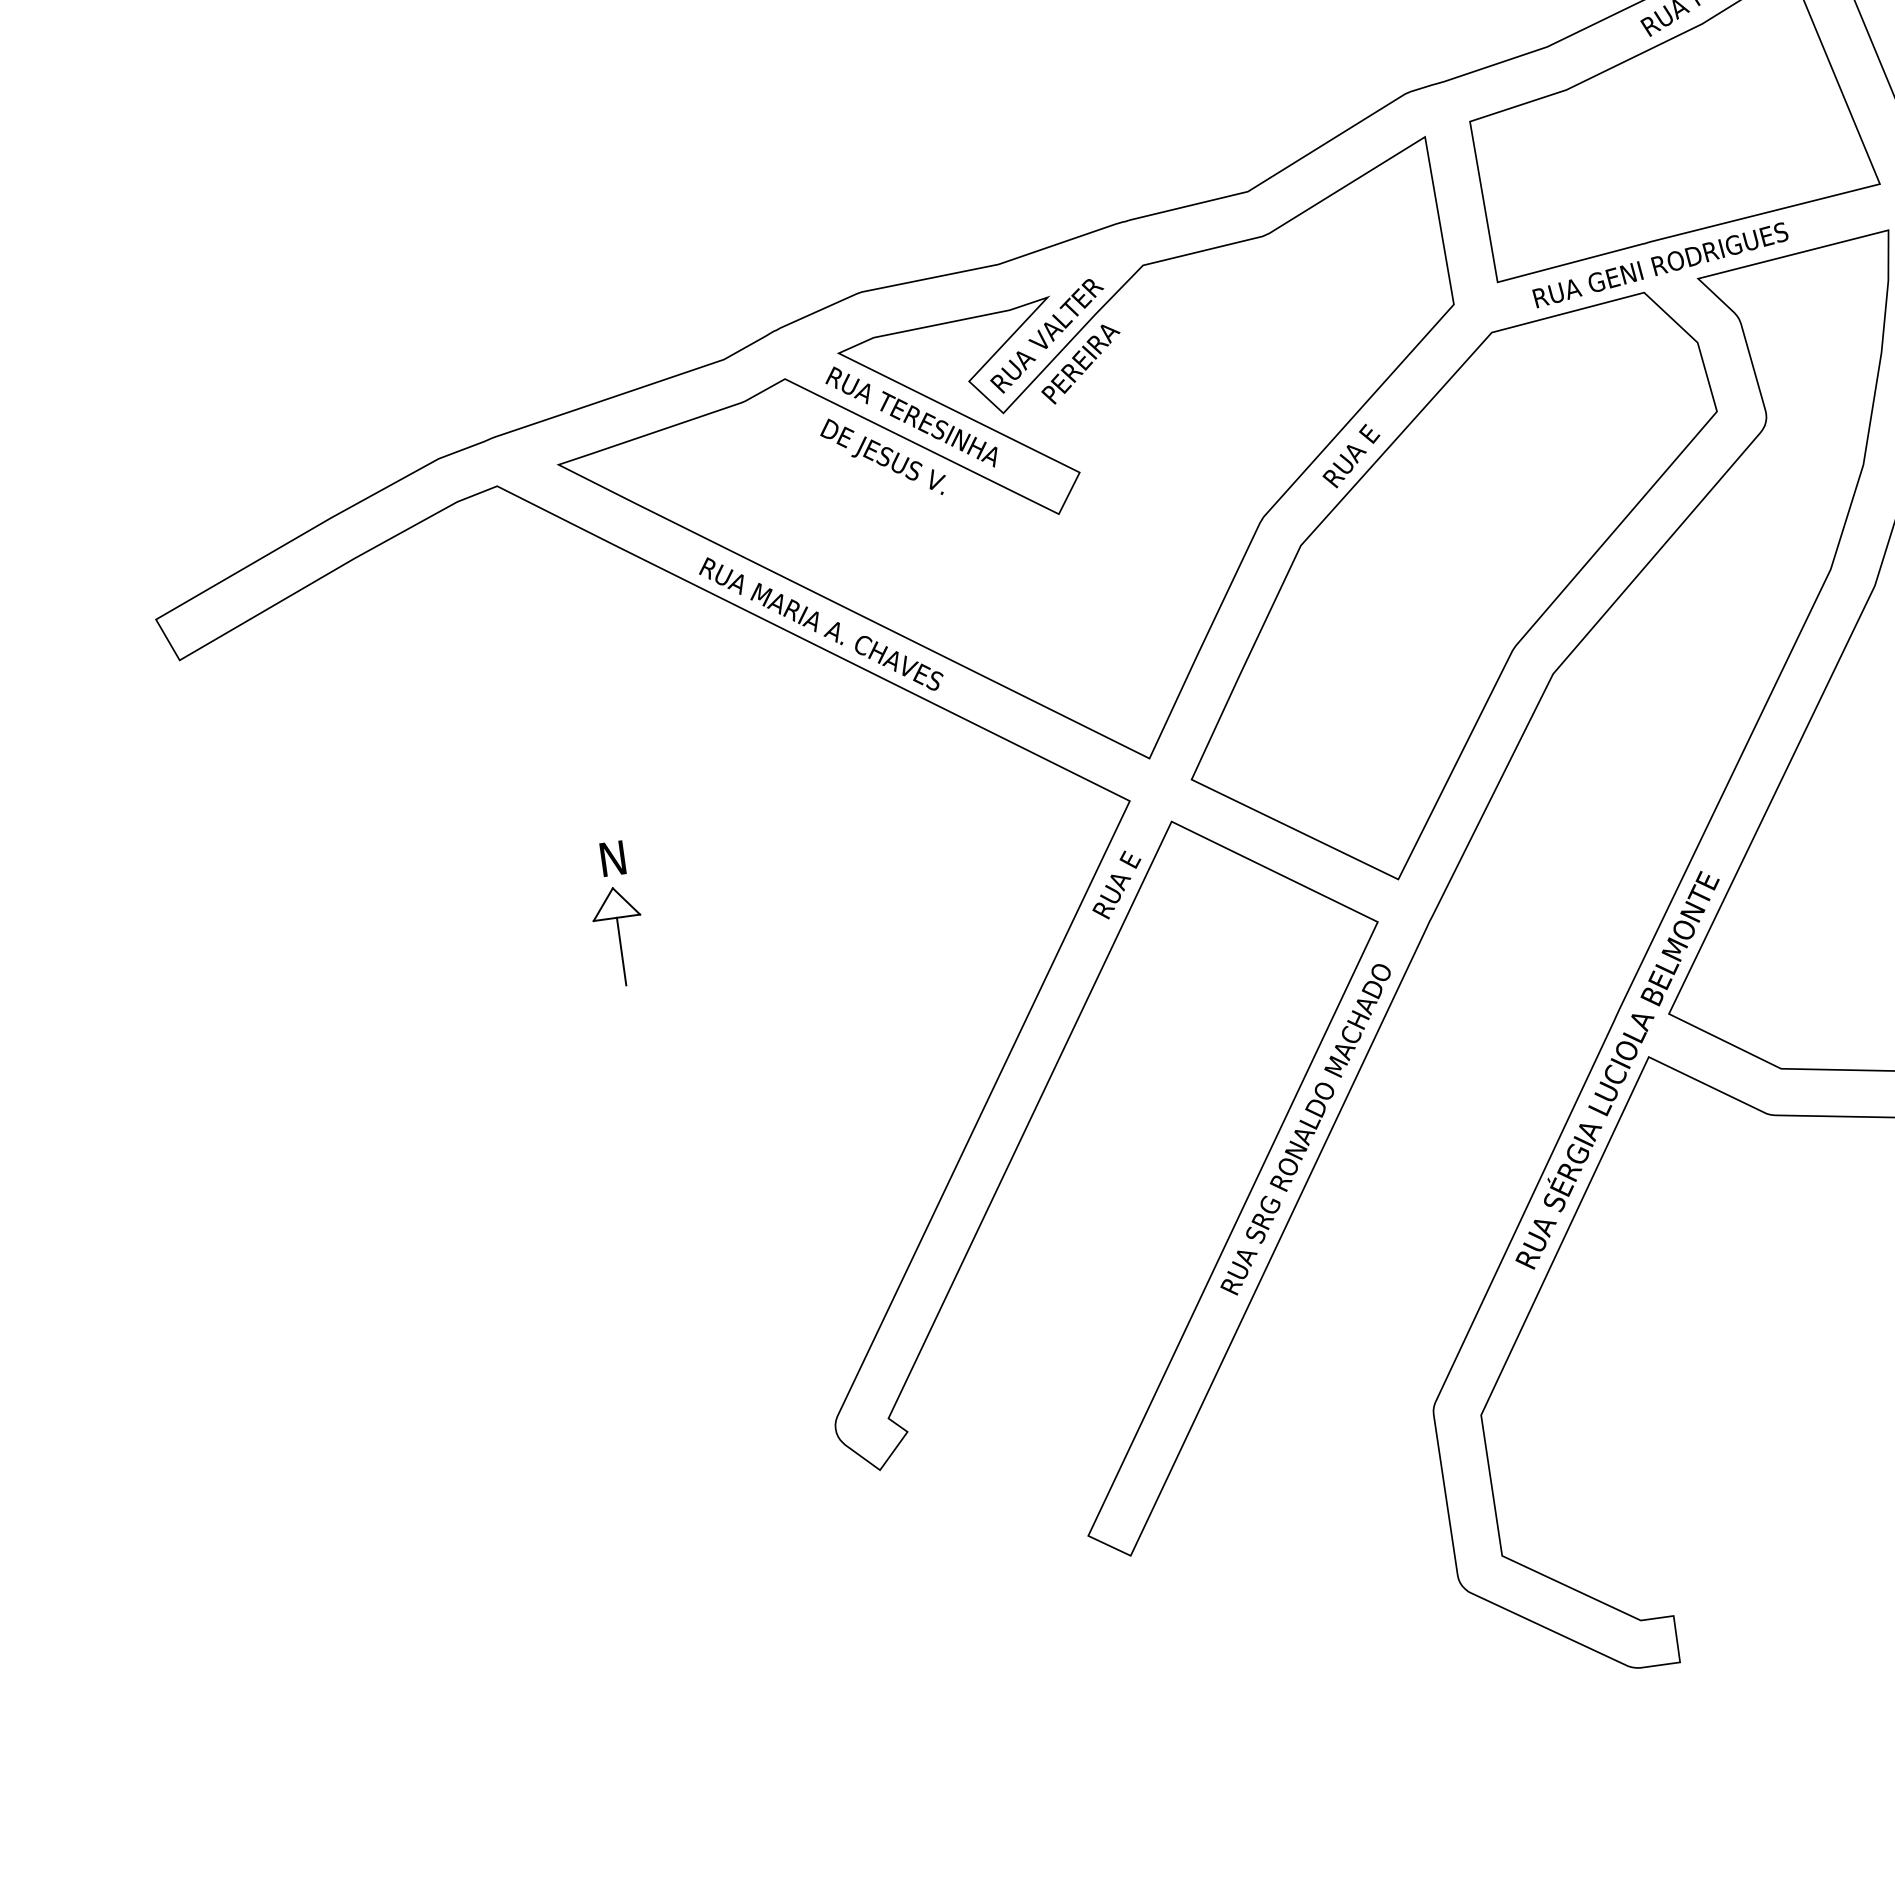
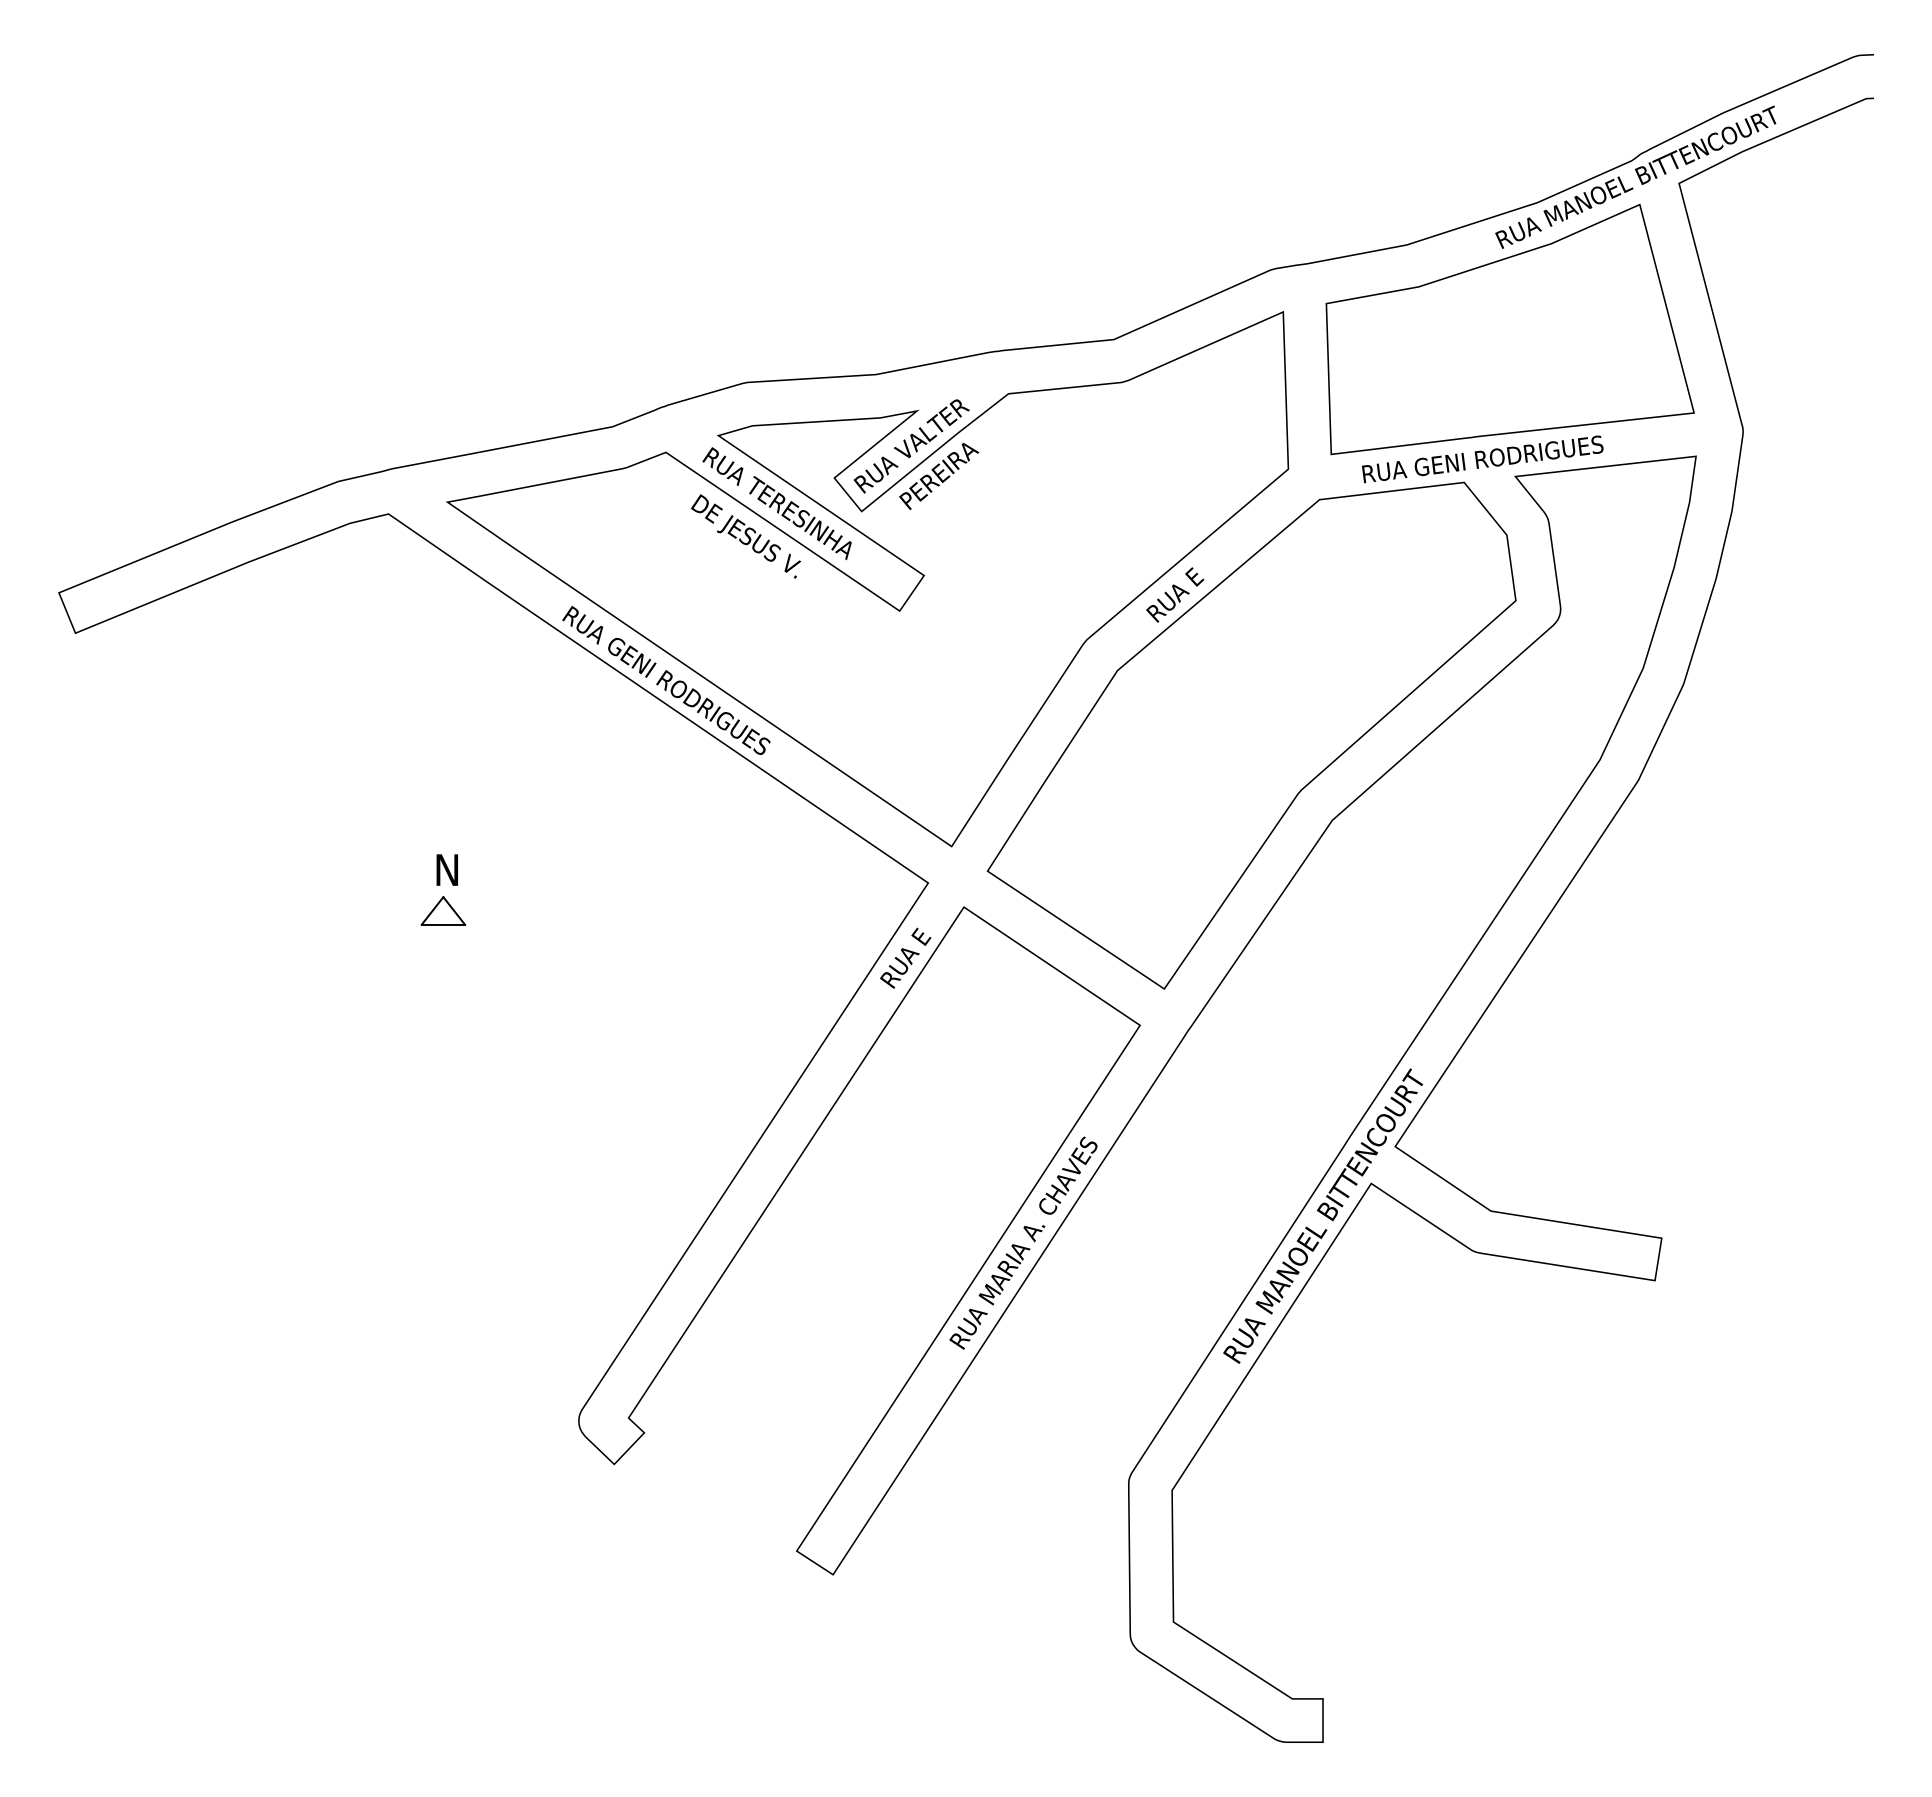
text: (846, 636) -> (689, 696), RUA MARIA A. CHAVES -> RUA GENI RODRIGUES
line: (621, 950) -> (443, 955), removed
text: (1630, 1040) -> (1356, 1166), RUA SÉRGIA LUCIOLA BELMONTE -> RUA MANOEL BITTENCOURT
text: (1317, 1104) -> (1061, 1184), RUA SRG RONALDO MACHADO -> RUA MARIA A. CHAVES

